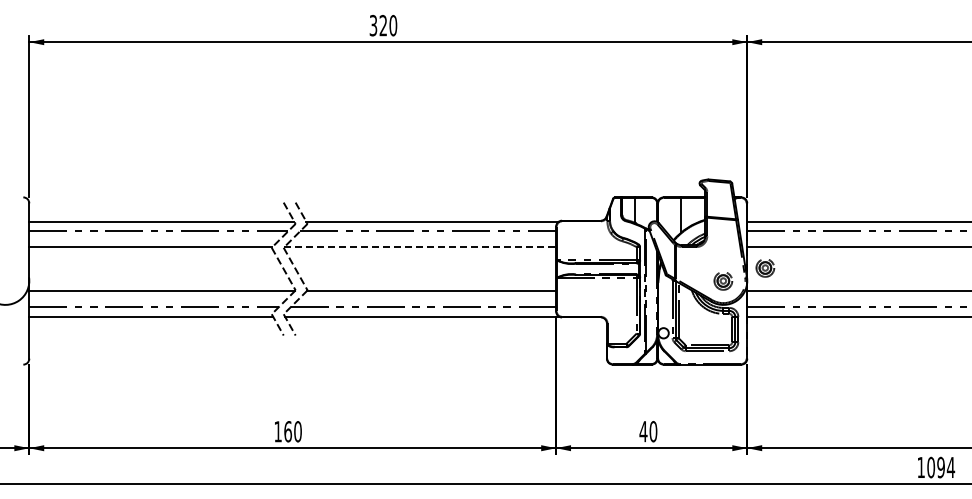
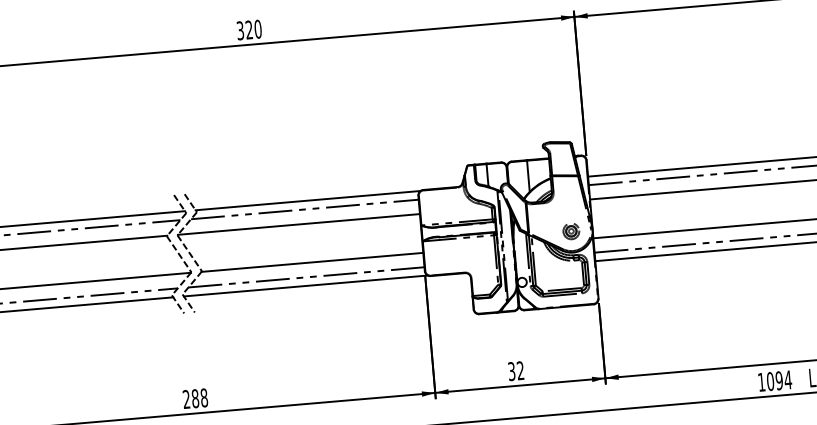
line: (420, 247) -> (299, 224), dashed -> solid
part: (765, 268) -> (607, 216), removed
text: (287, 431) -> (194, 398), 160 -> 288
text: (648, 431) -> (516, 370), 40 -> 32

